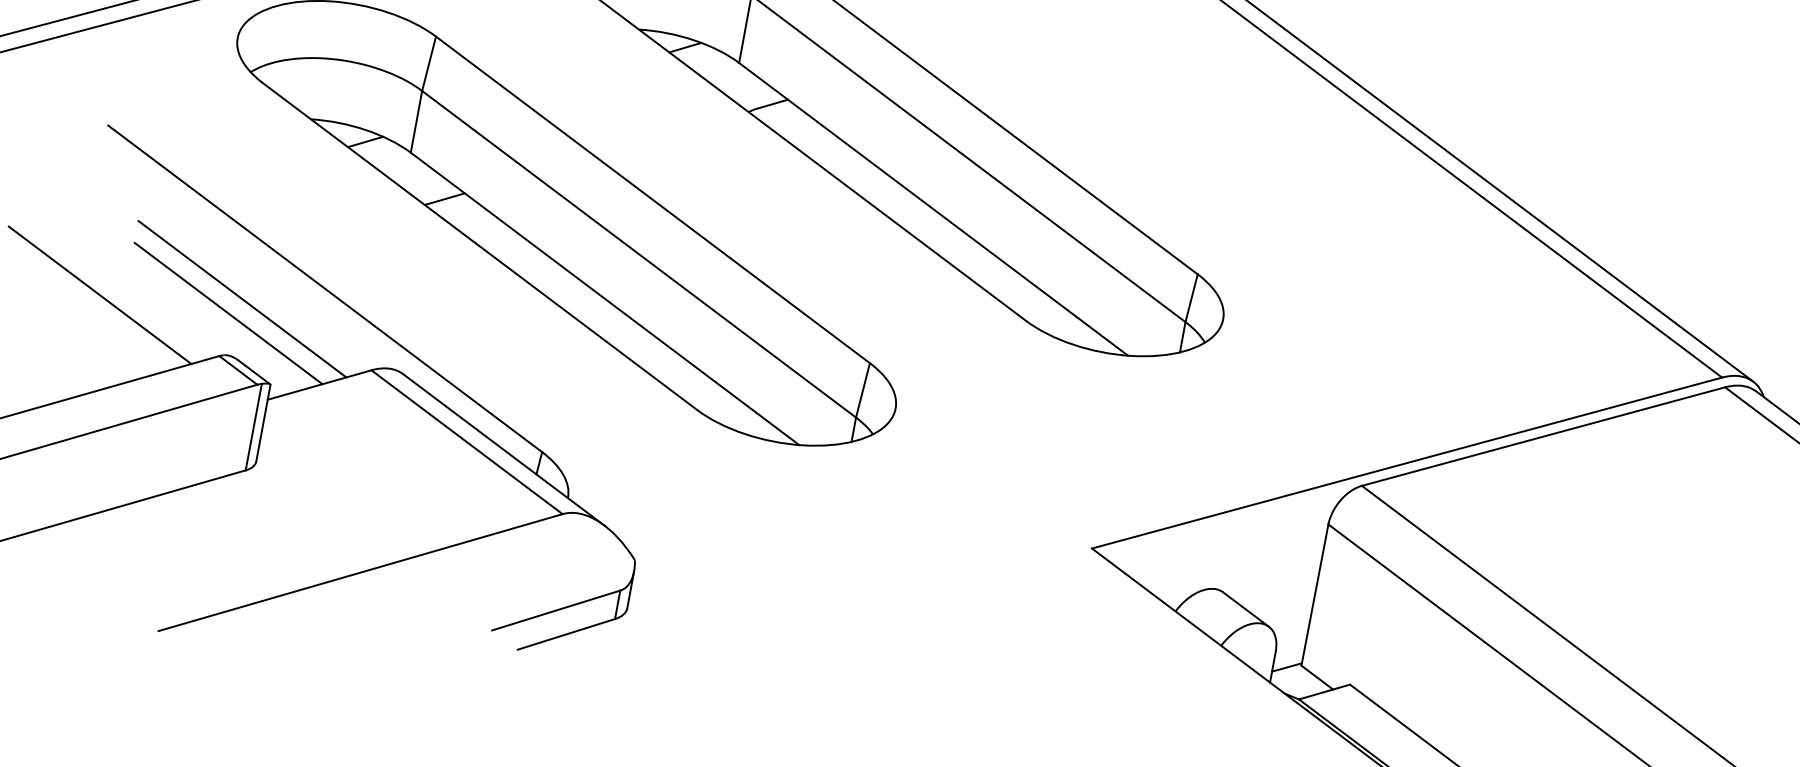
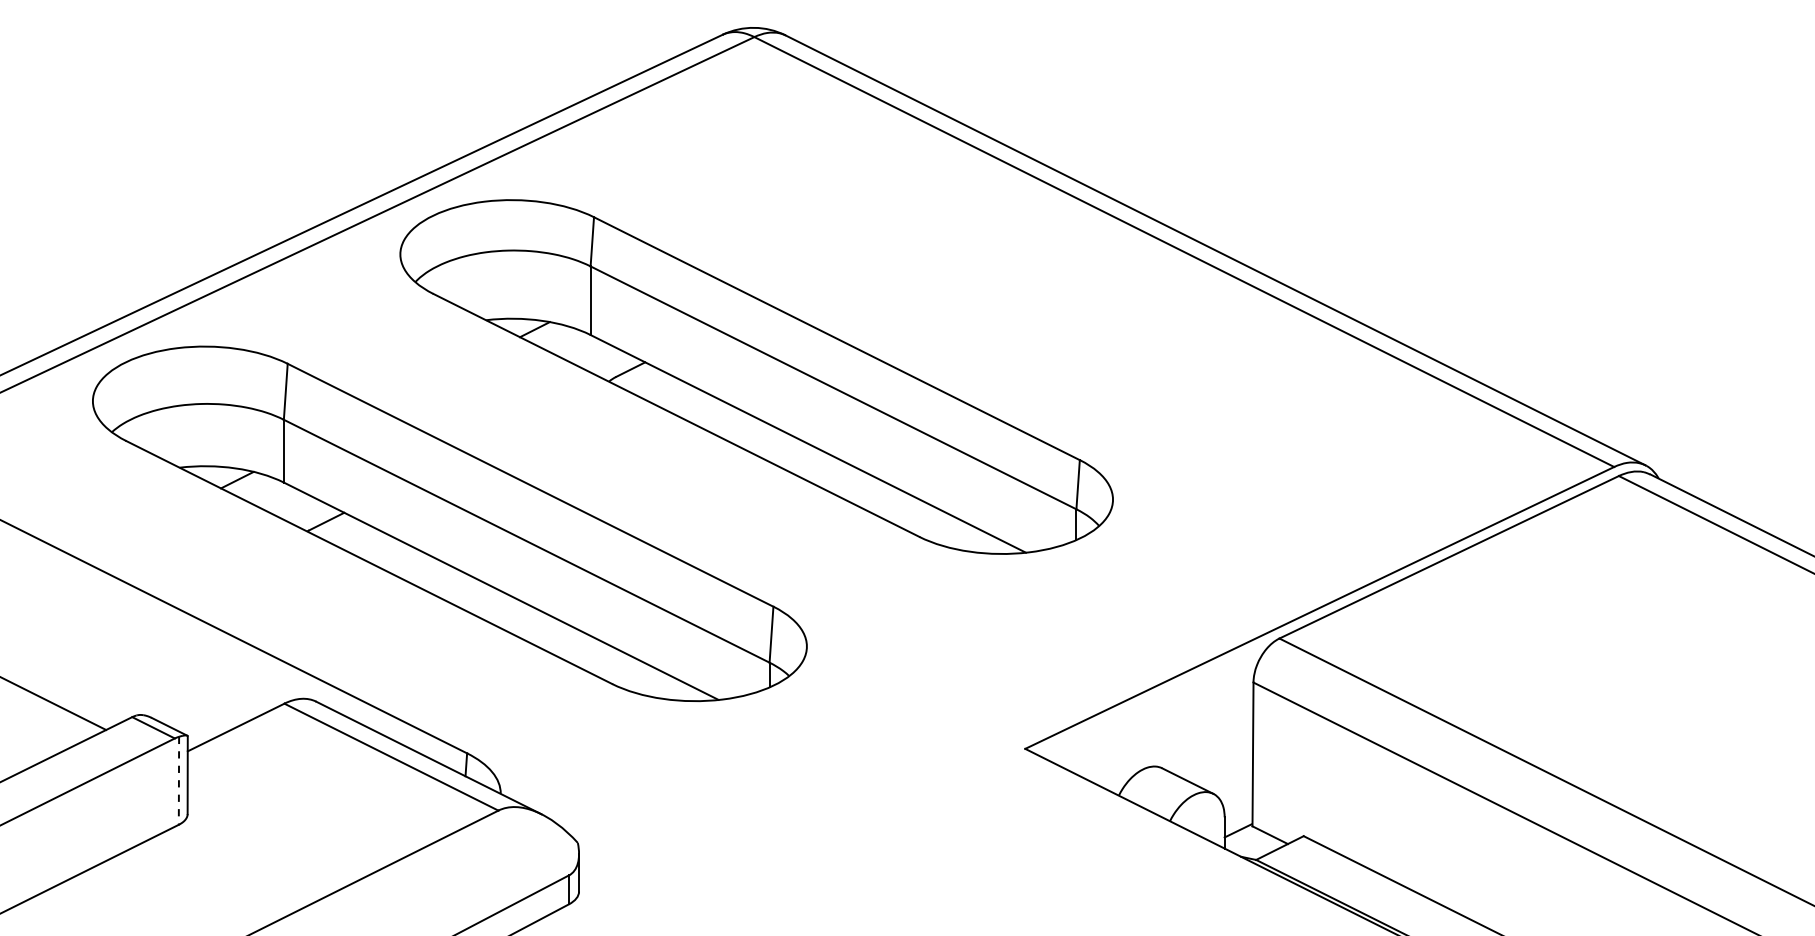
line: (242, 298) -> (144, 656), removed
line: (228, 313) -> (133, 673), removed
line: (253, 427) -> (178, 781), solid -> dashed

